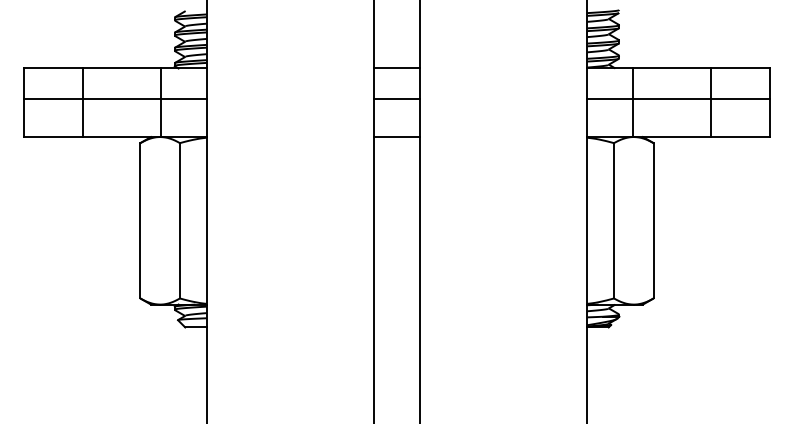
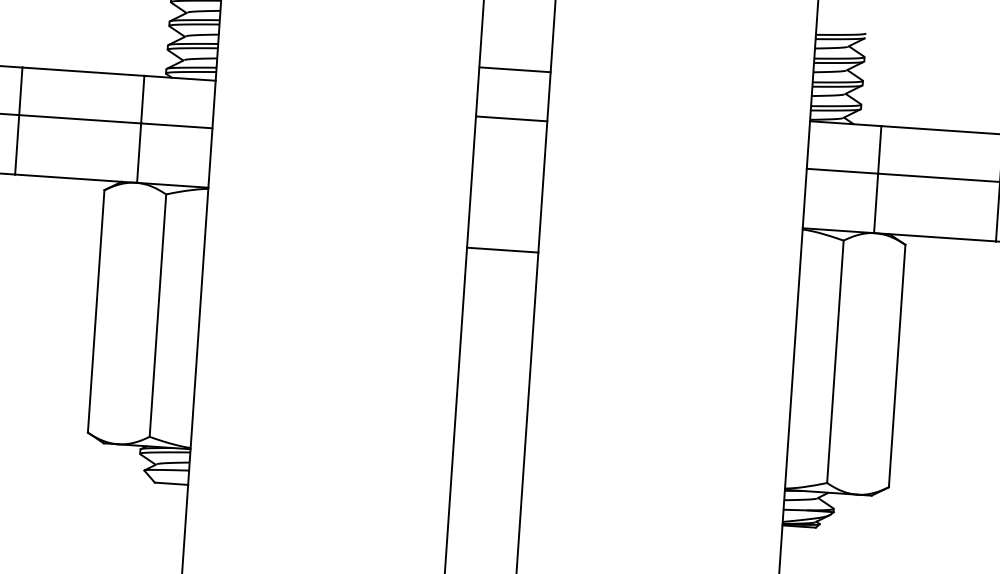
line: (396, 68) -> (514, 69), moved
line: (396, 98) -> (510, 118), moved
line: (396, 137) -> (501, 250), moved

